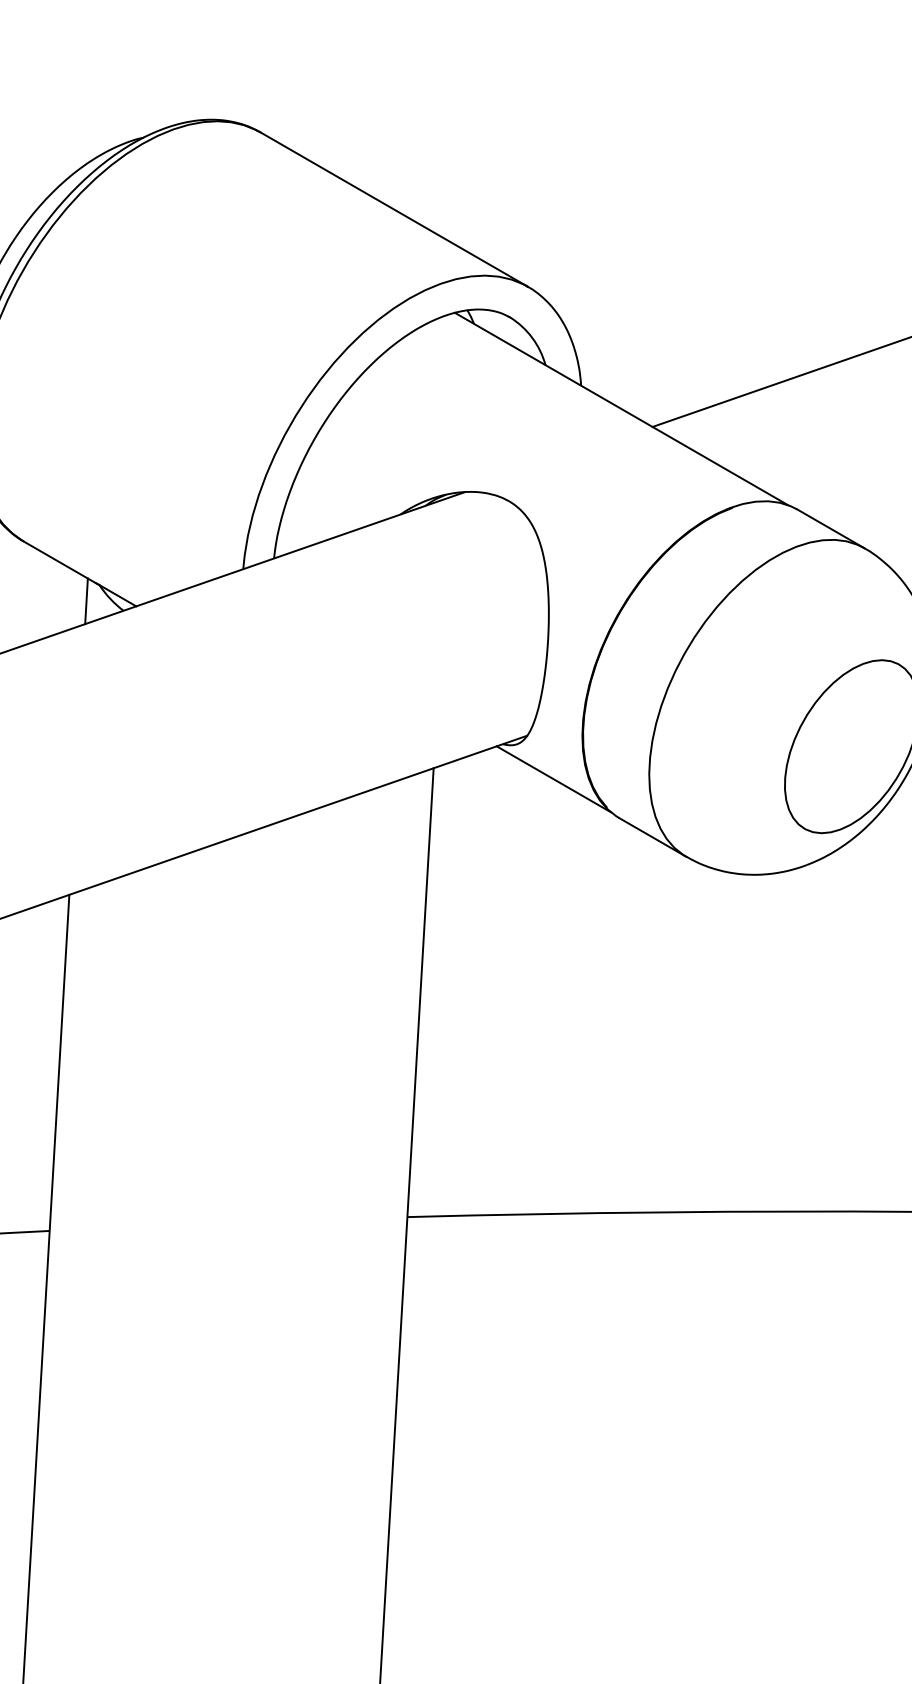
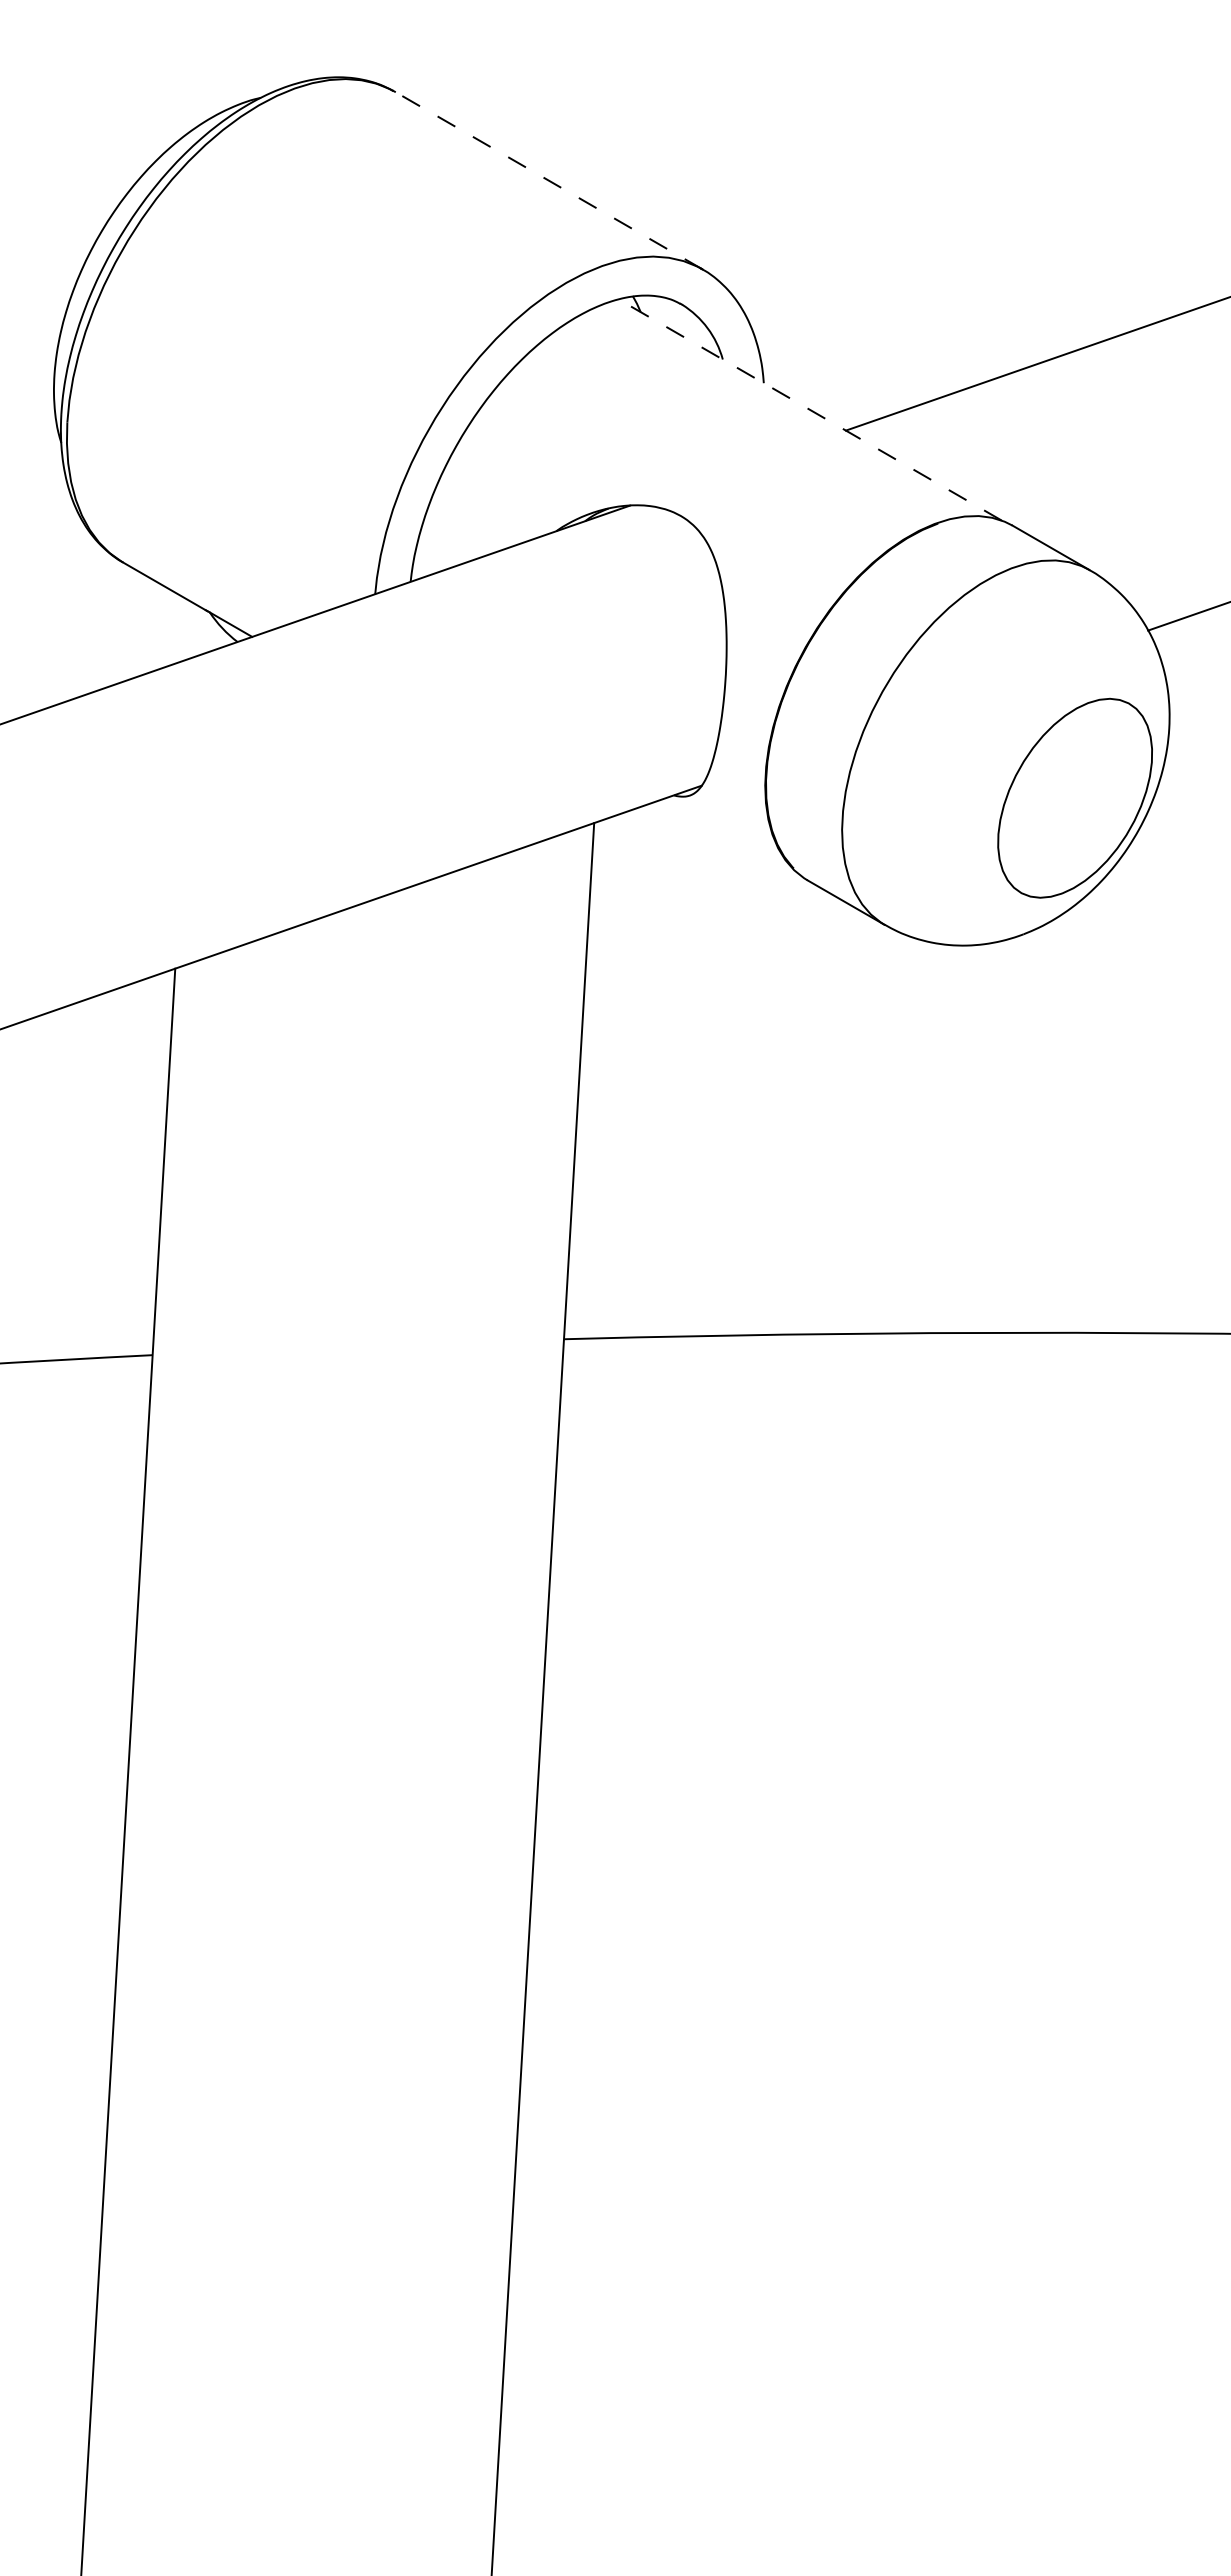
line: (393, 209) -> (548, 180), solid -> dashed
line: (620, 408) -> (809, 409), solid -> dashed
line: (86, 600) -> (194, 630), removed
line: (553, 779) -> (731, 835), removed

